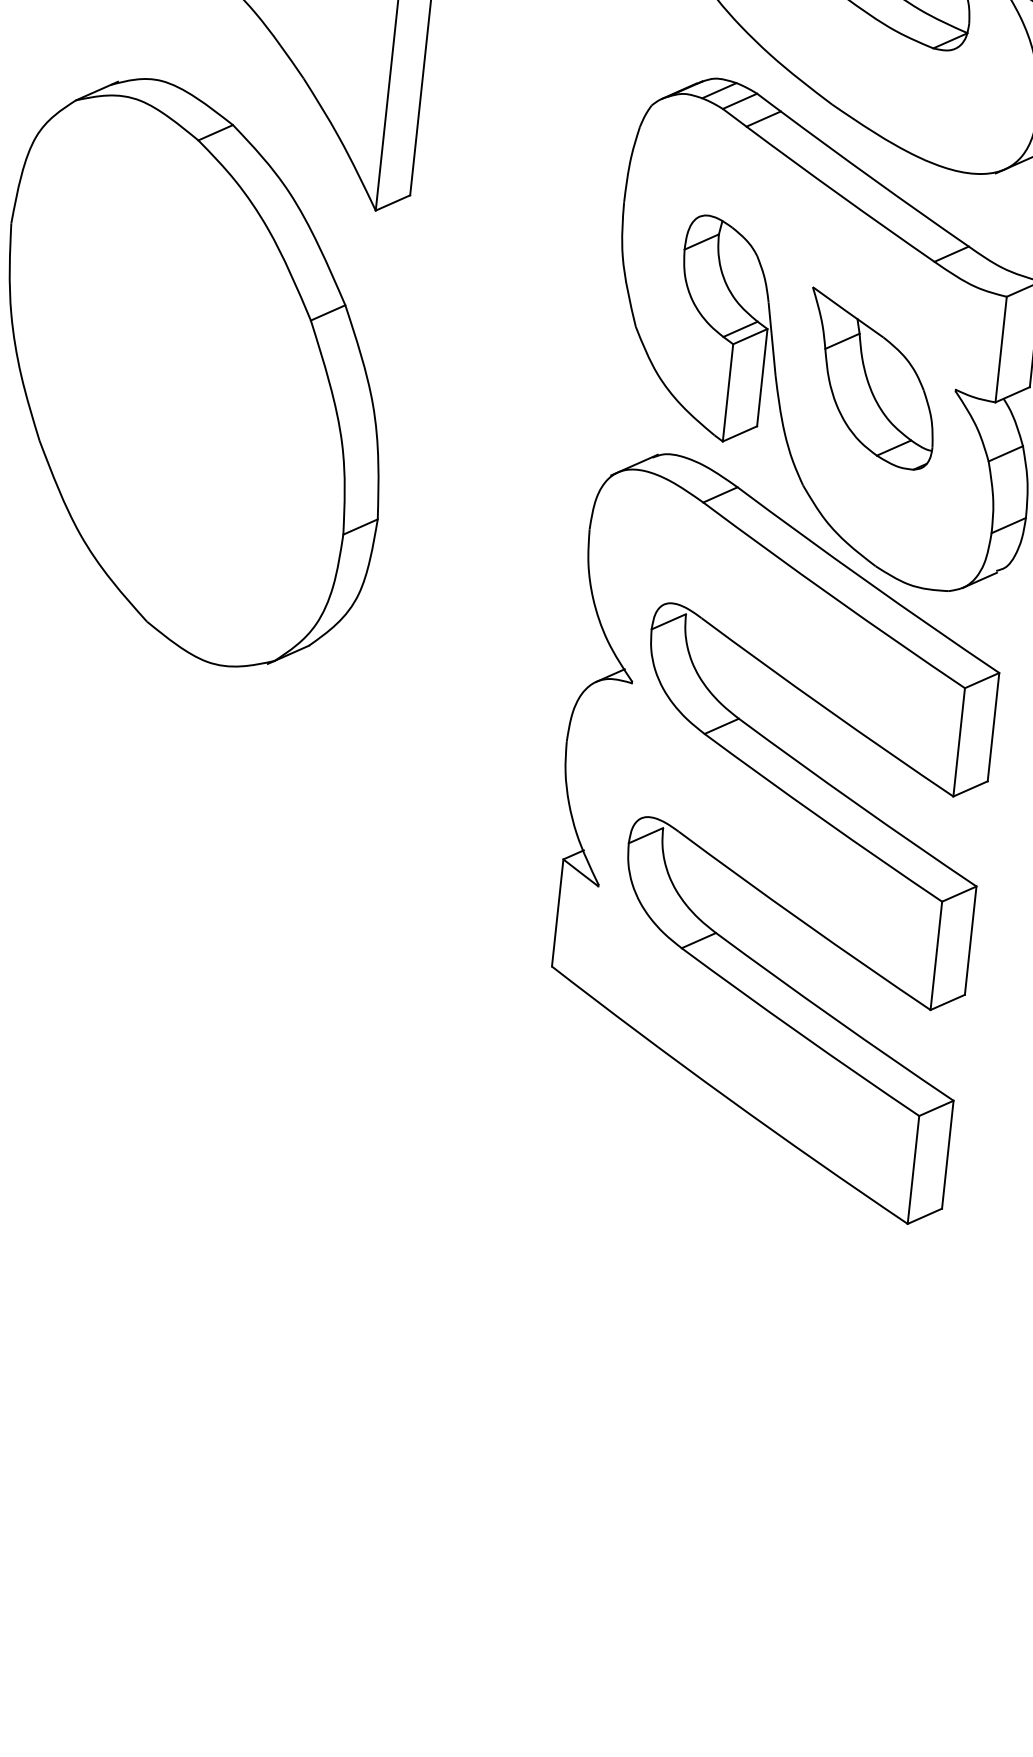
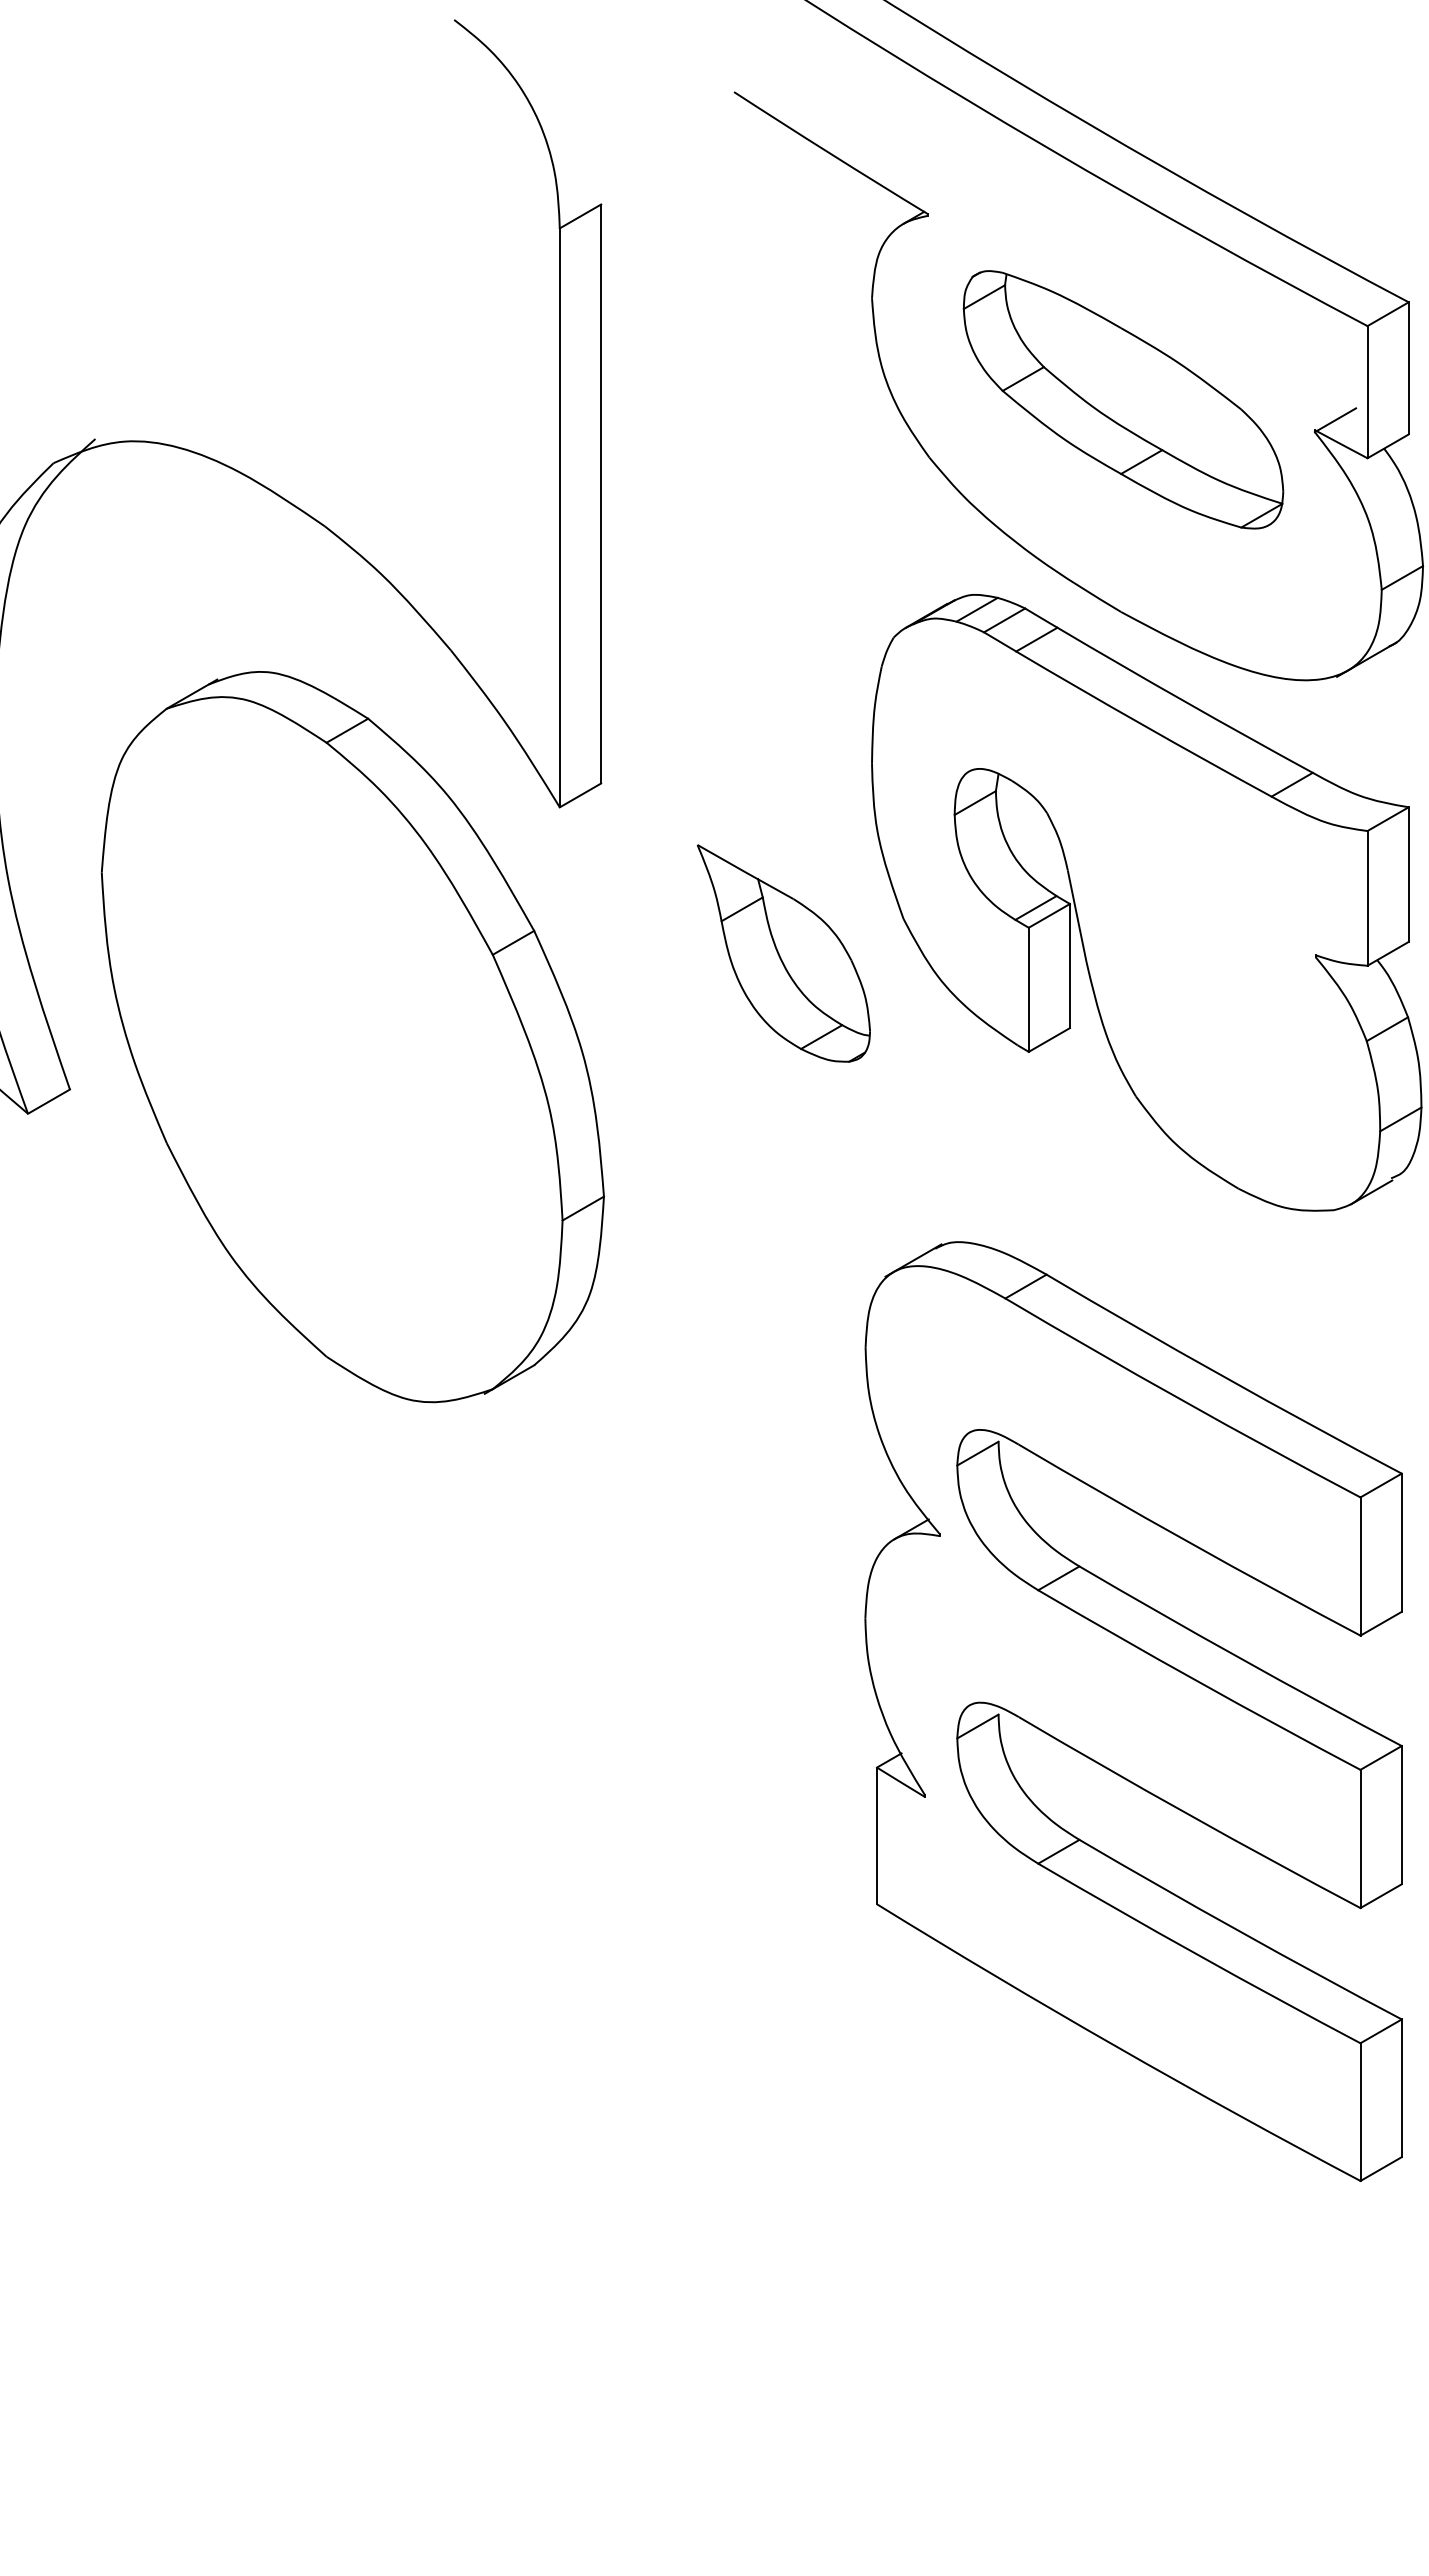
part: (871, 379) -> (783, 953), moved
part: (769, 836) -> (1133, 1711), moved

